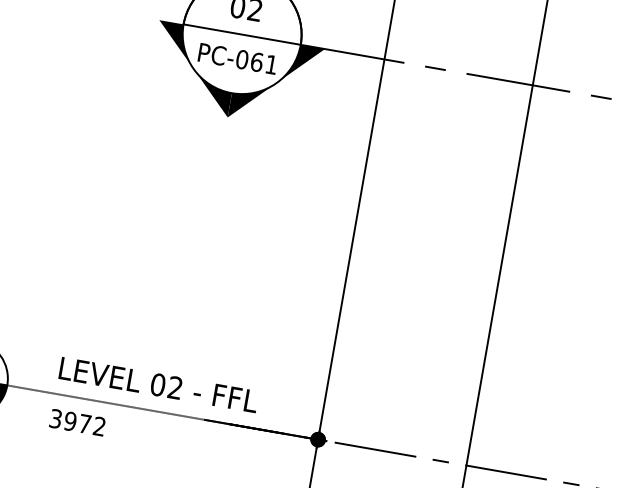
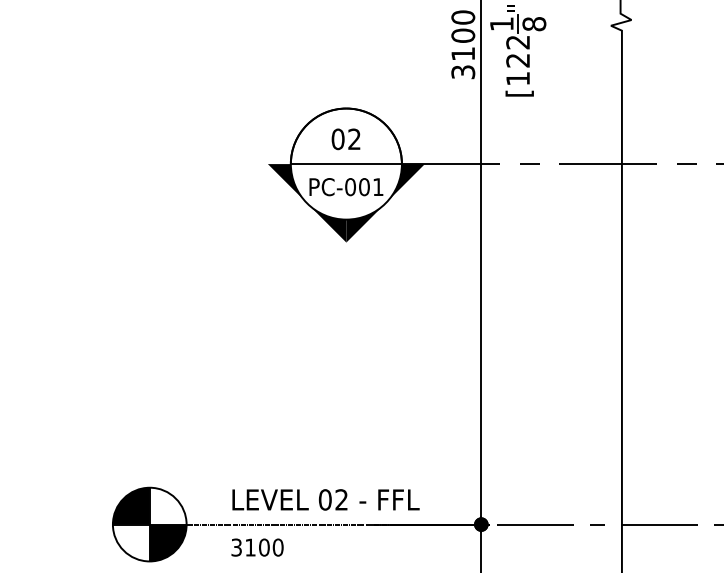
text: (257, 61) -> (364, 186), PC-061 -> PC-001
text: (85, 423) -> (264, 547), 3972 -> 3100

